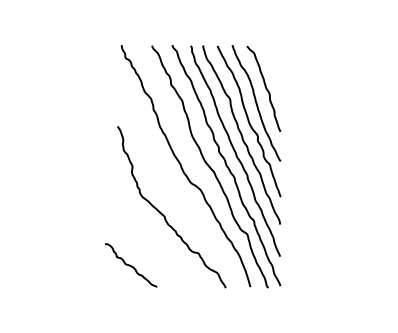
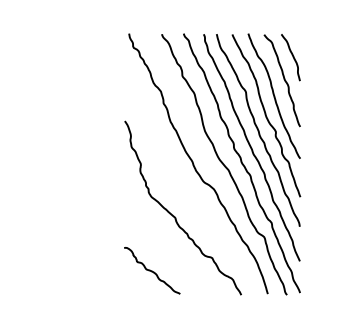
curve: (273, 67) -> (292, 57), added
curve: (131, 265) -> (152, 270), moved

